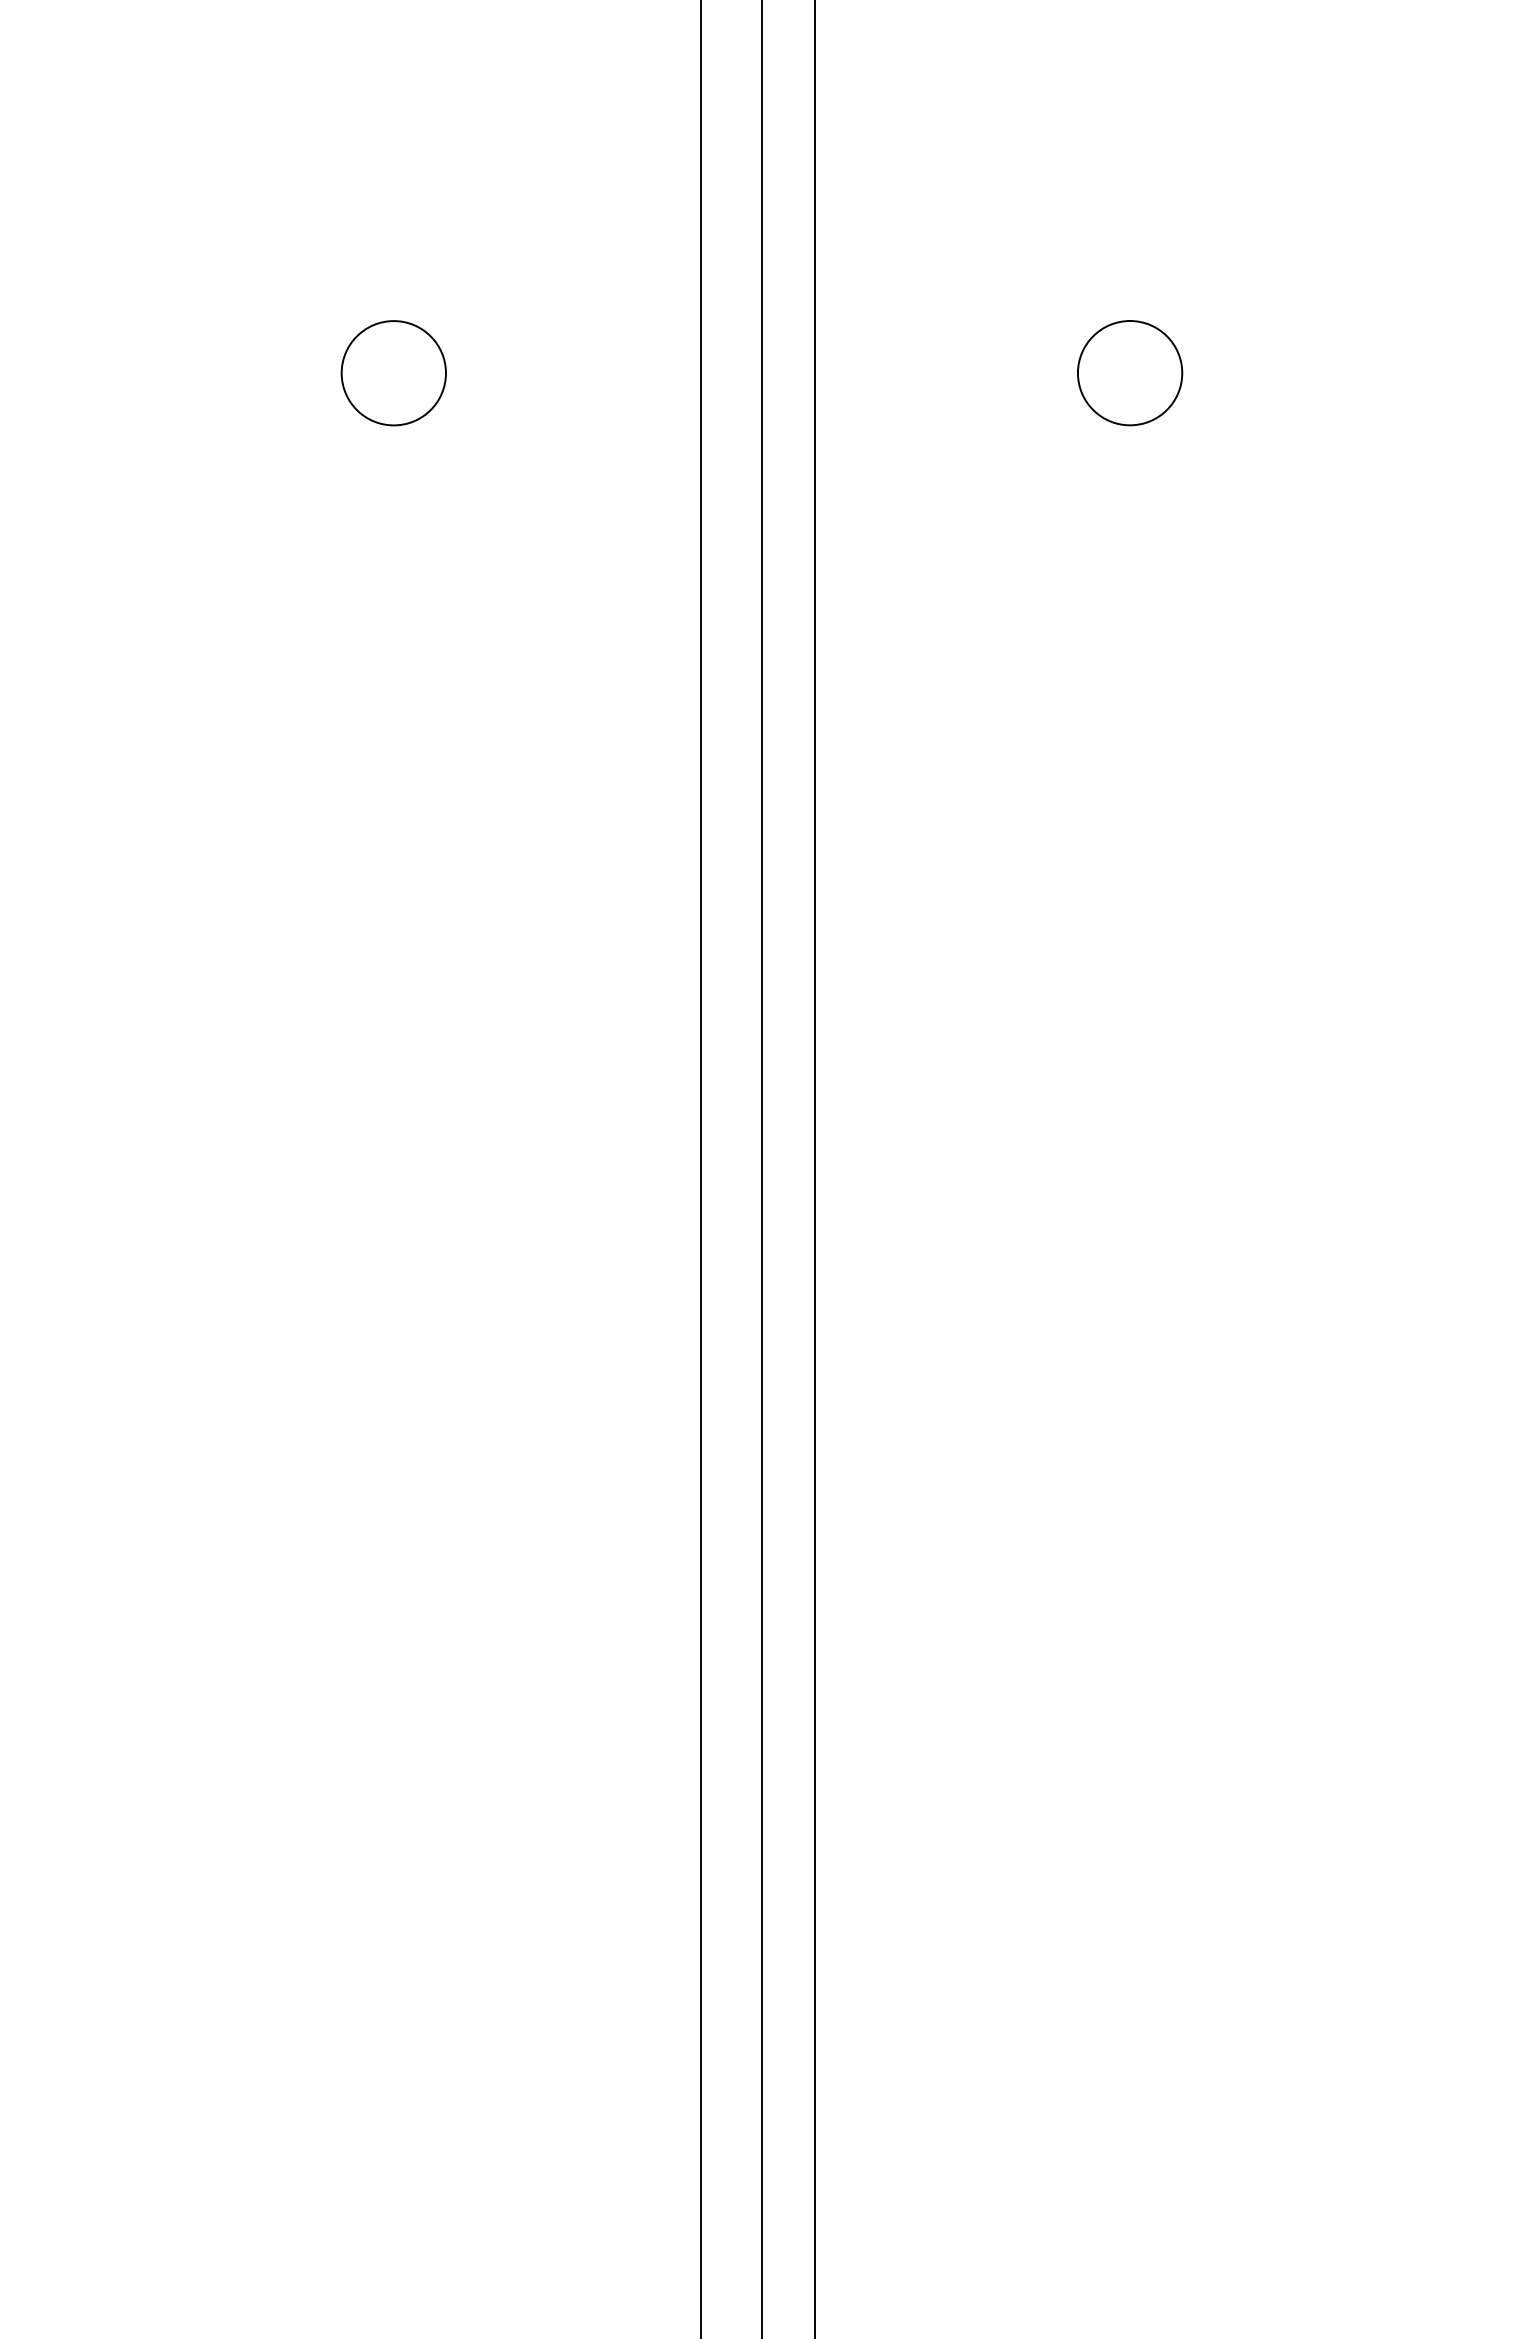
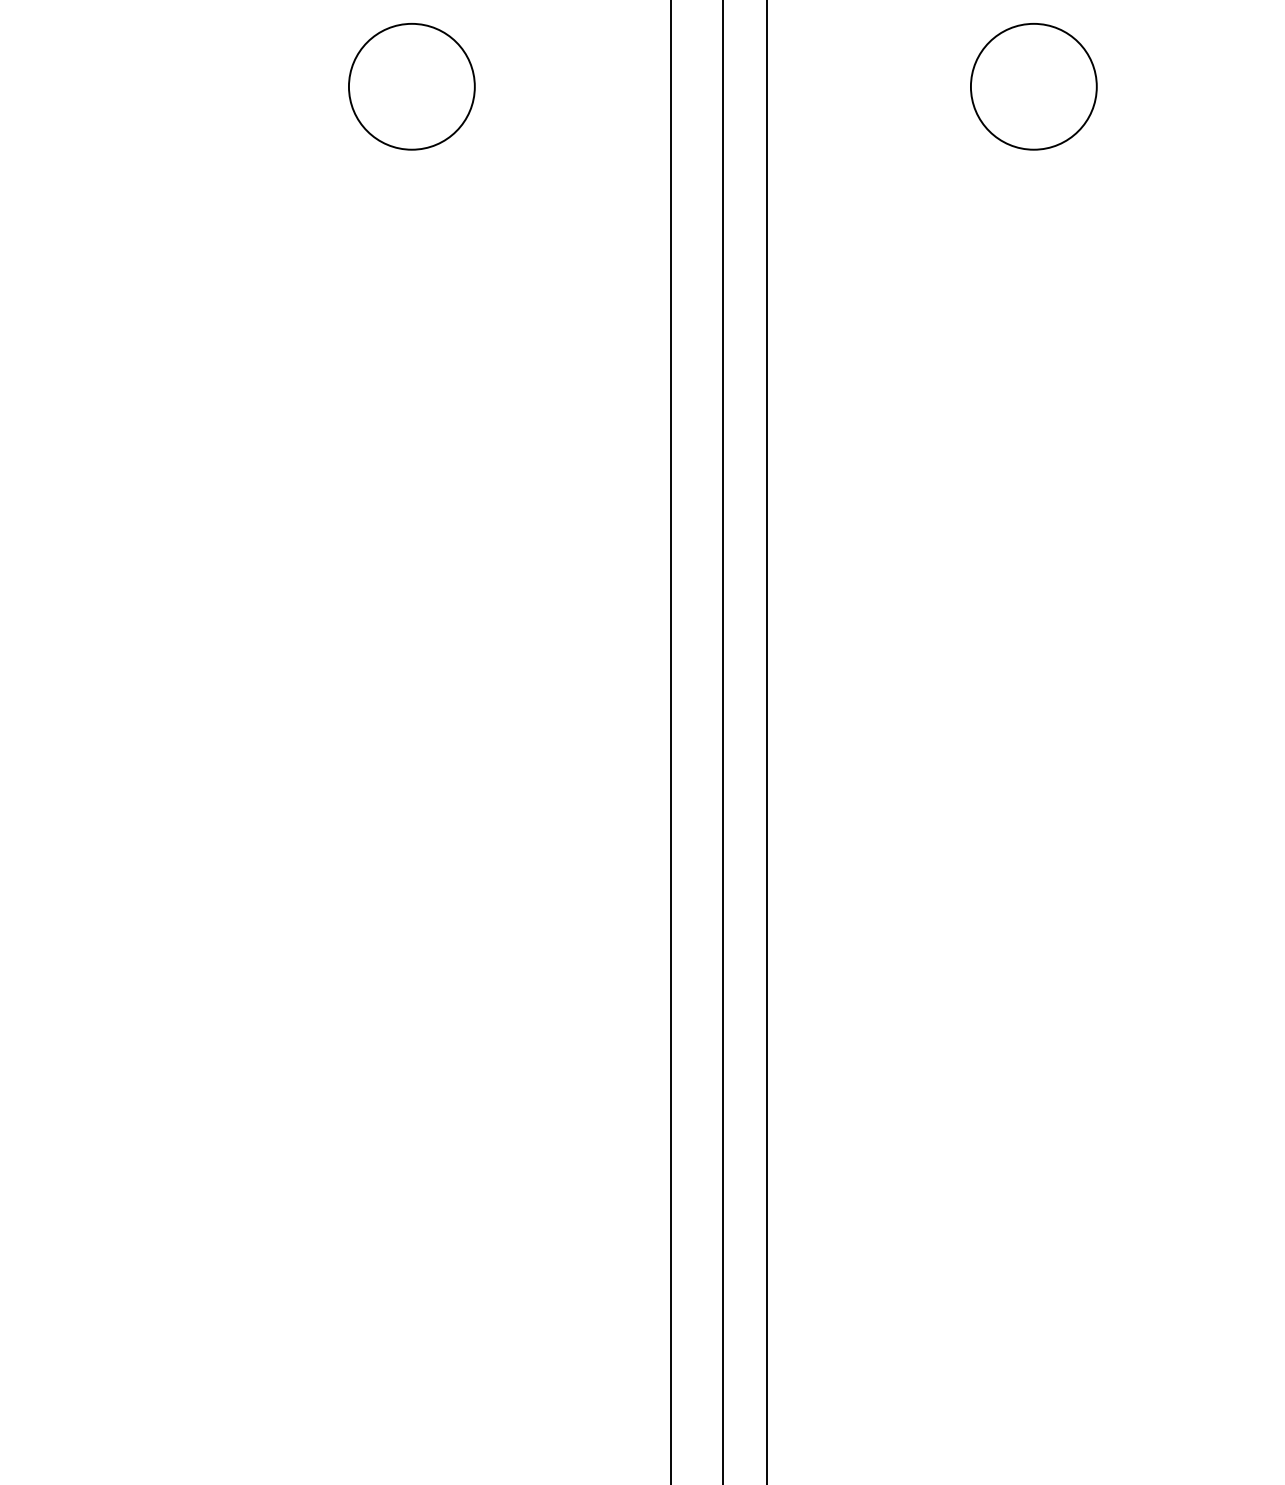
circle: (393, 372) -> (411, 86), size x1.43
circle: (1129, 372) -> (1033, 86), size x1.43

